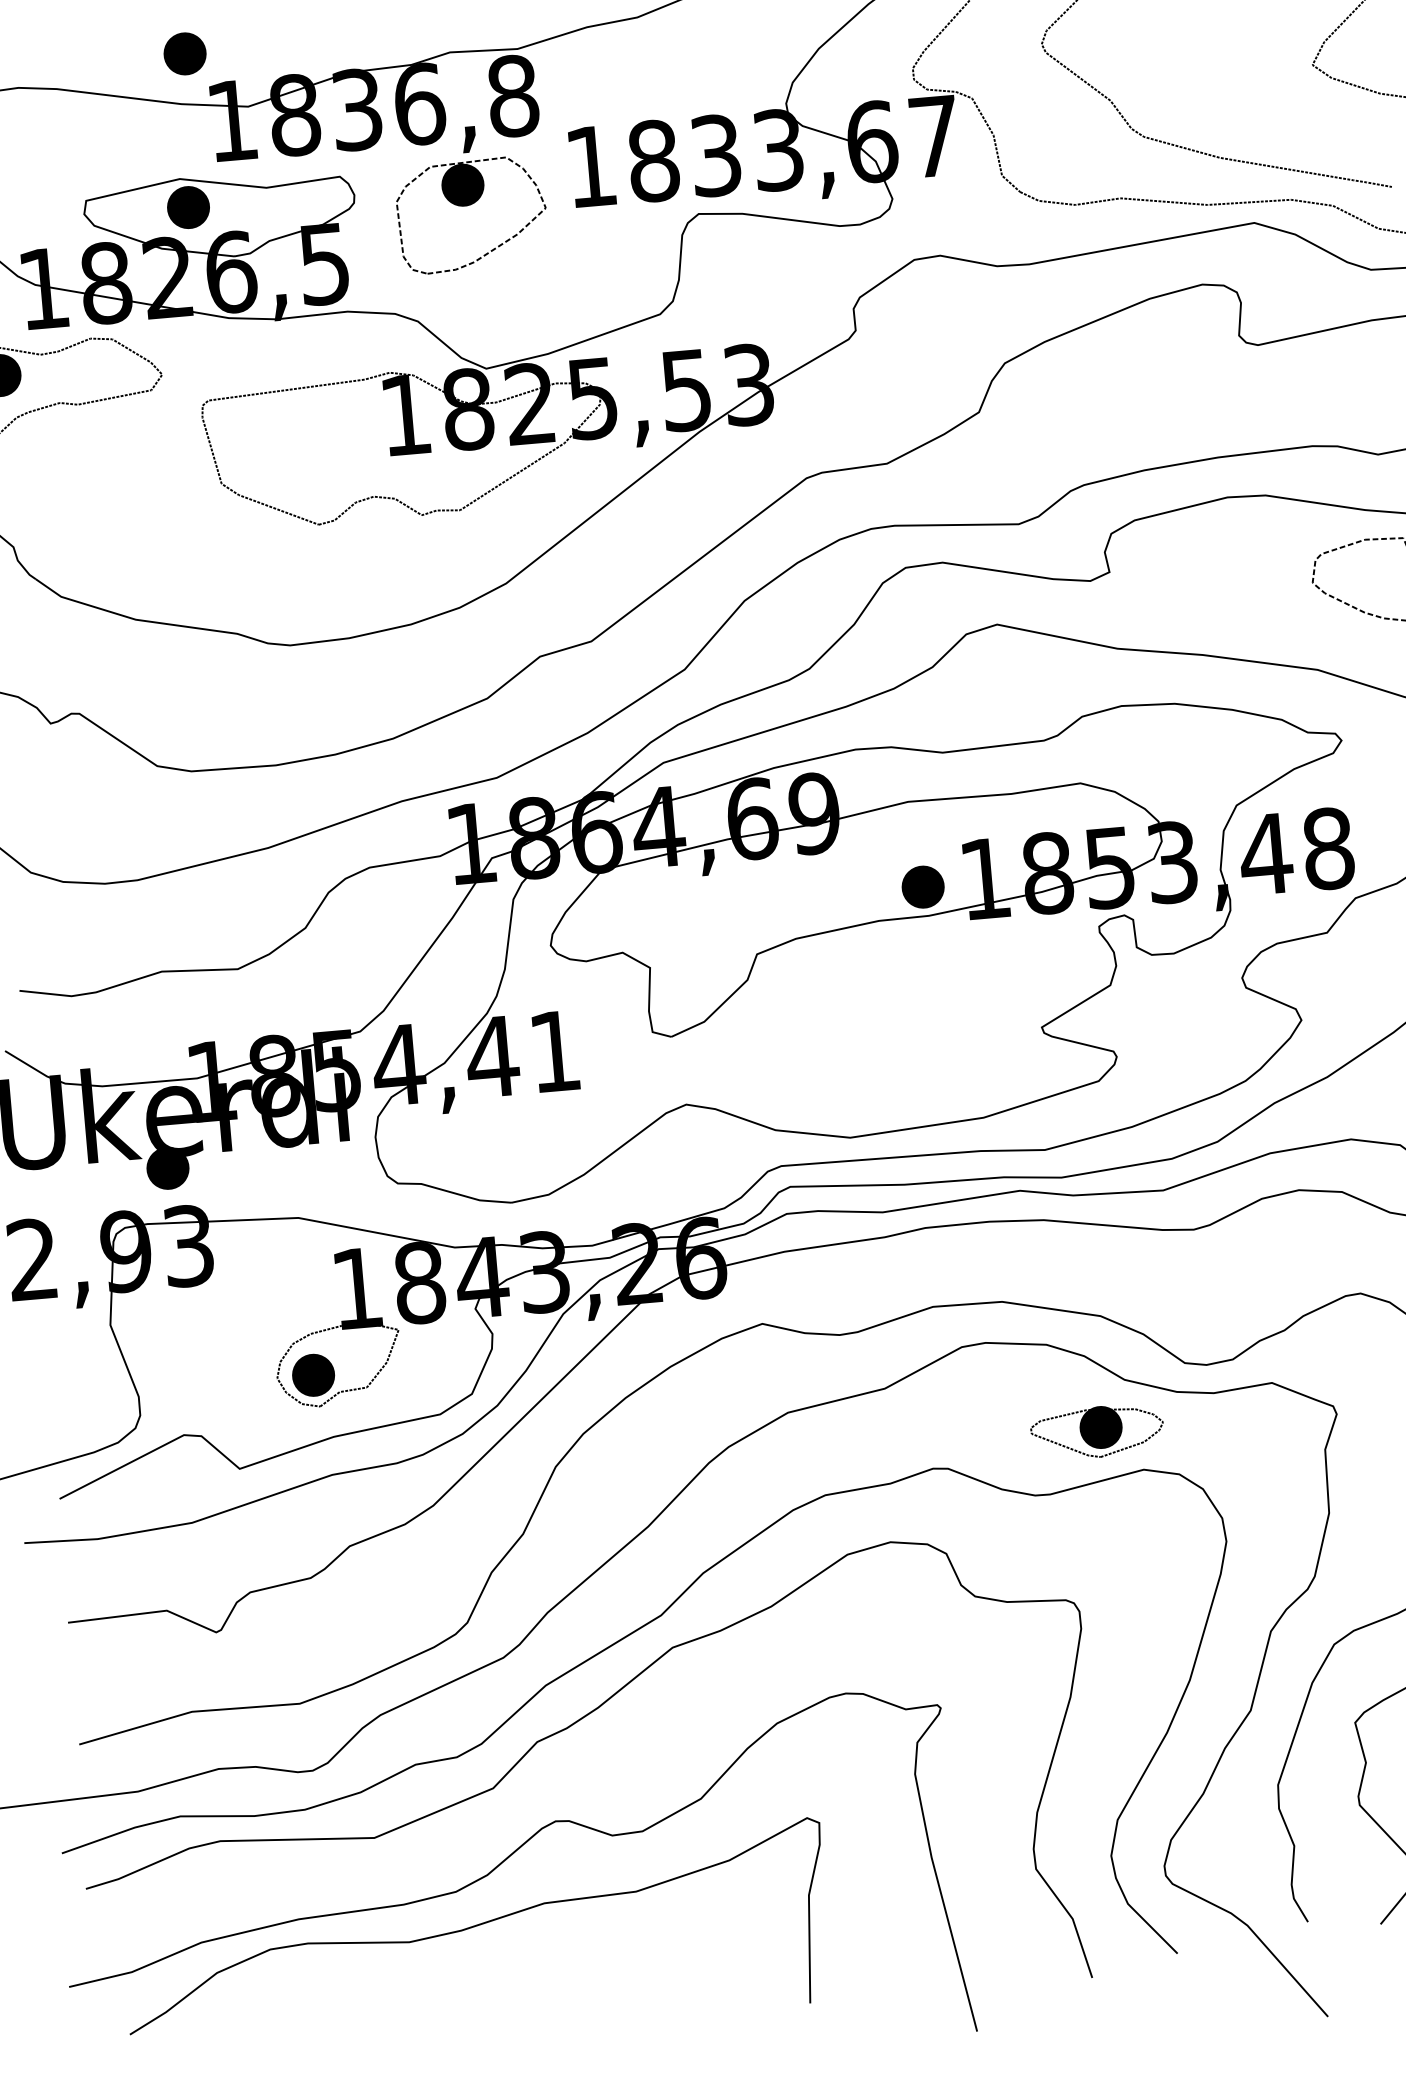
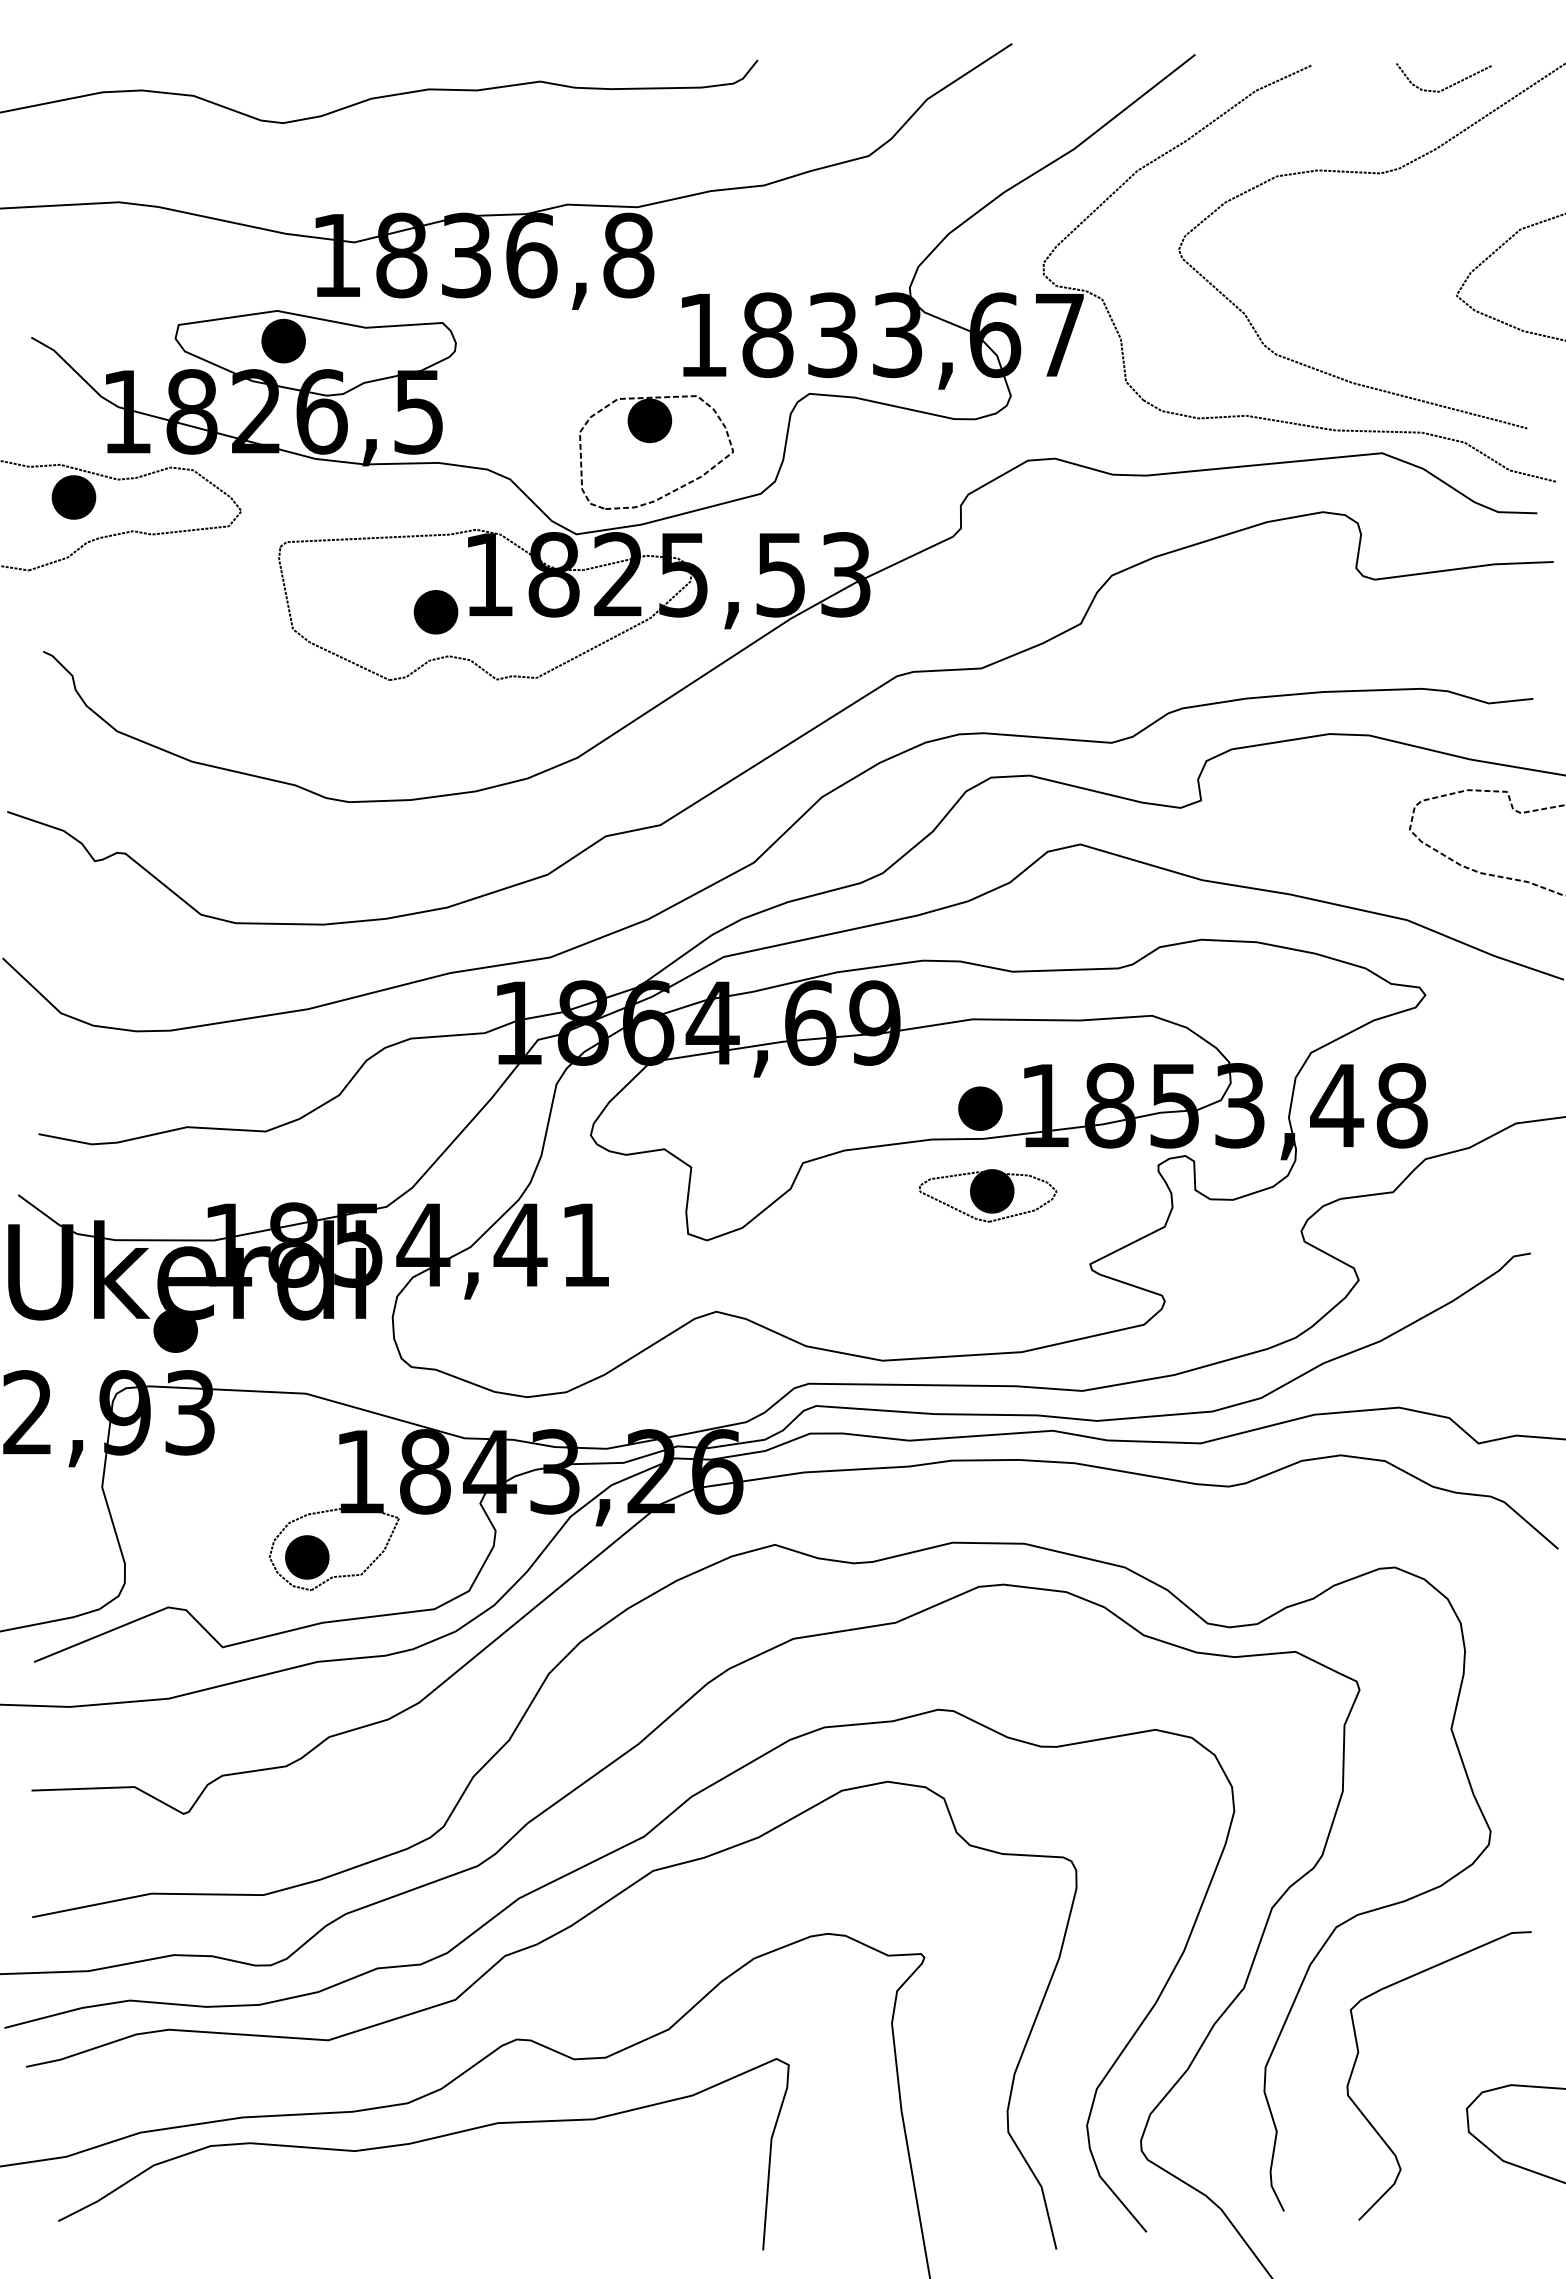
part: (184, 54) -> (435, 612), moved
part: (471, 205) -> (656, 442), moved
part: (1097, 1431) -> (988, 1195), moved

